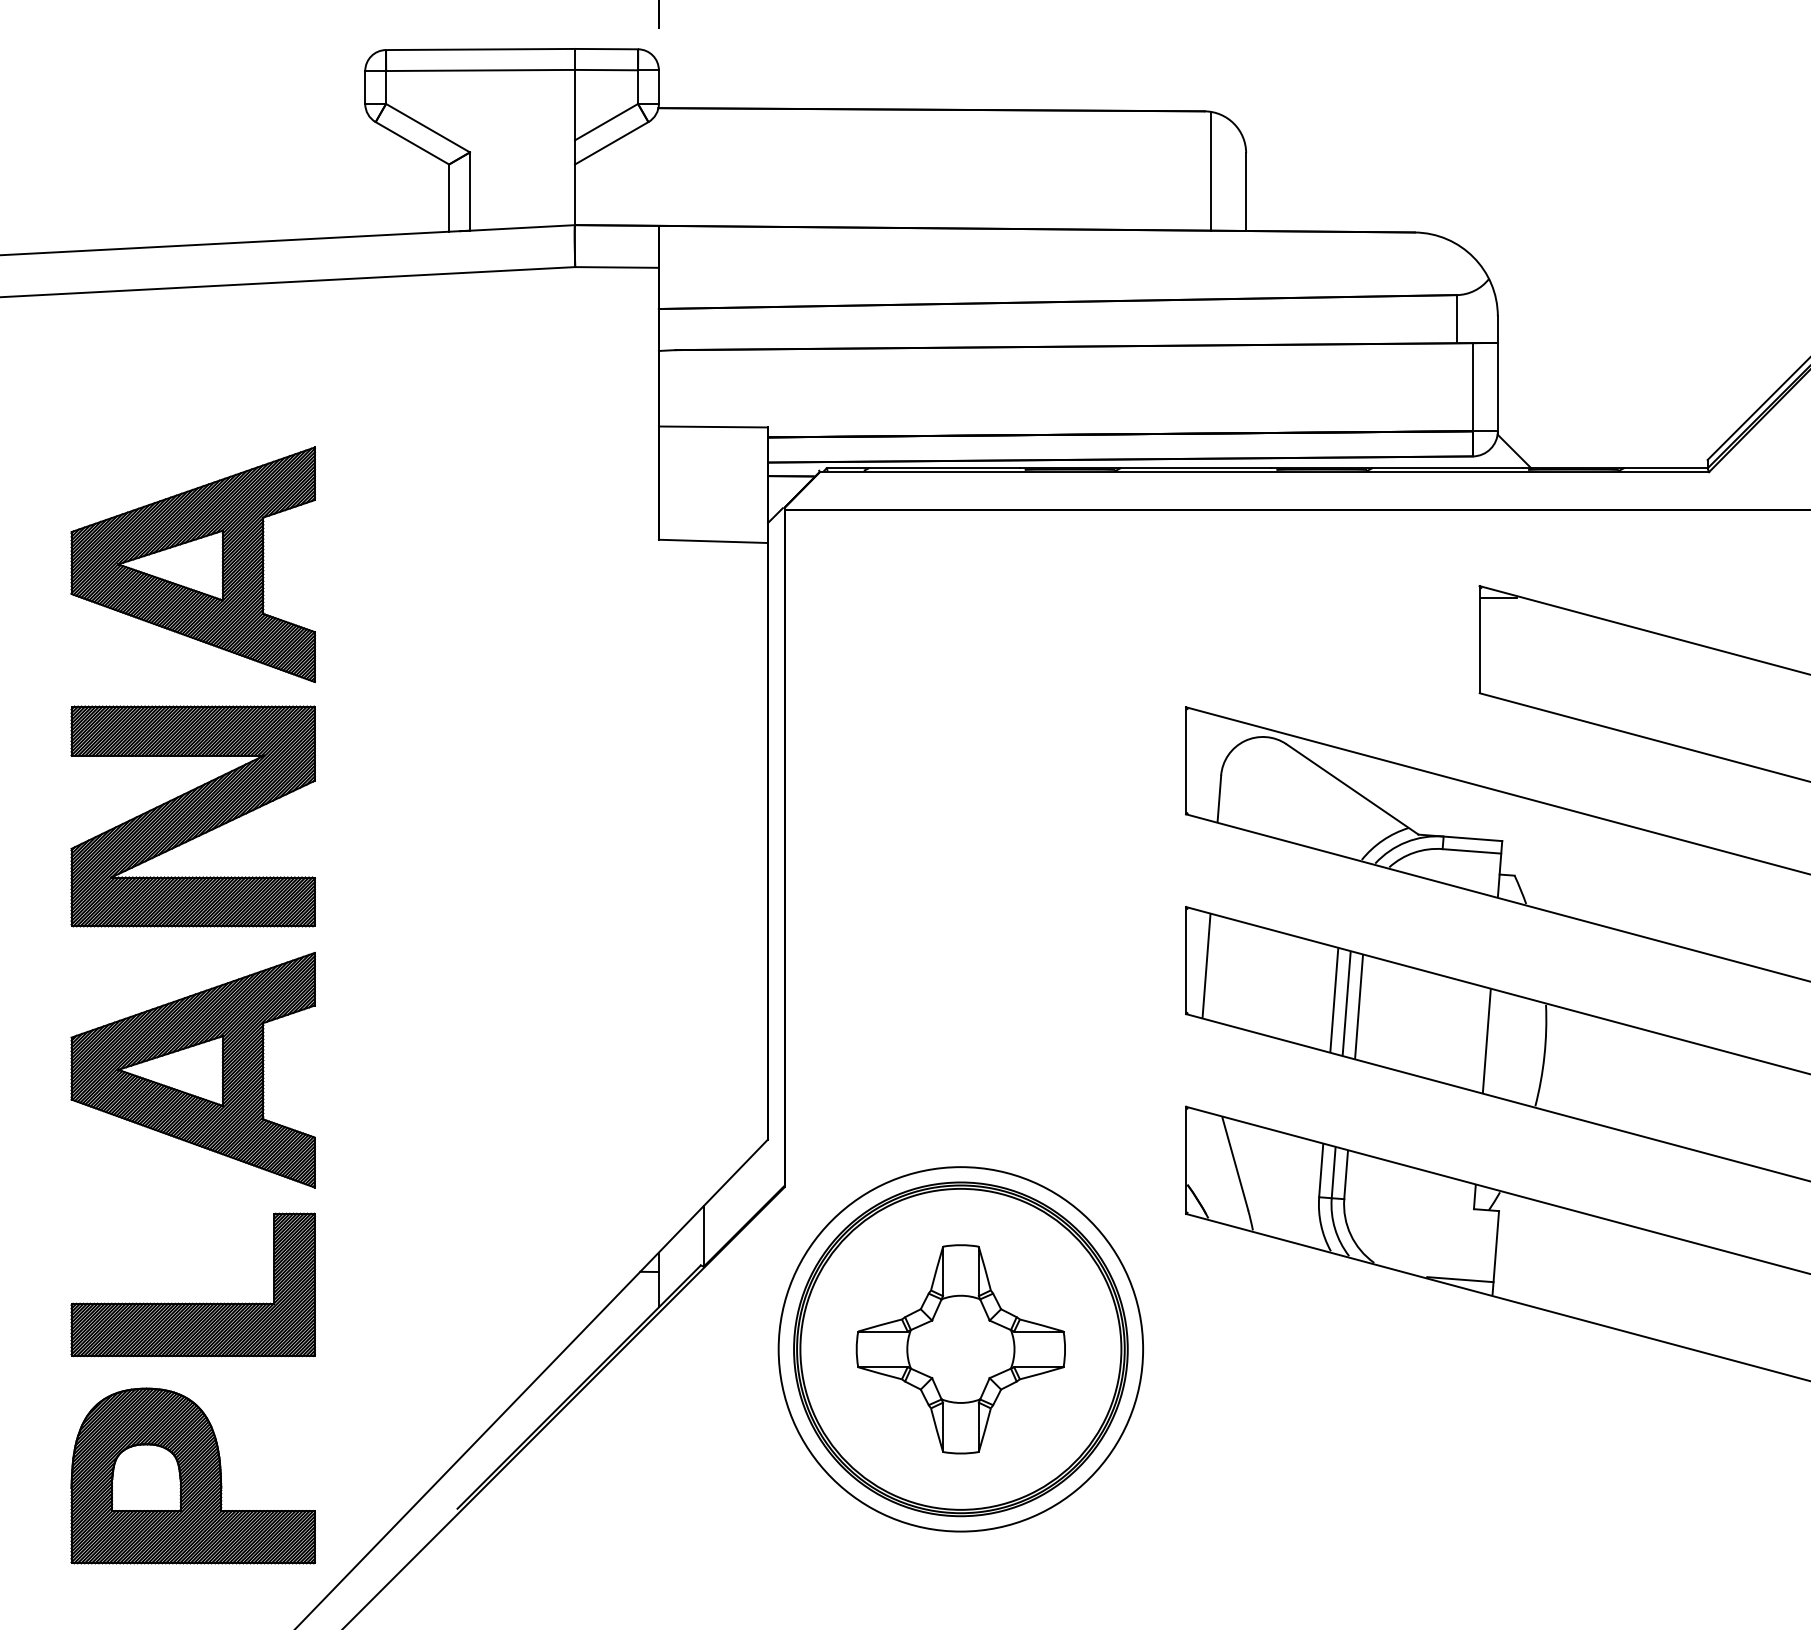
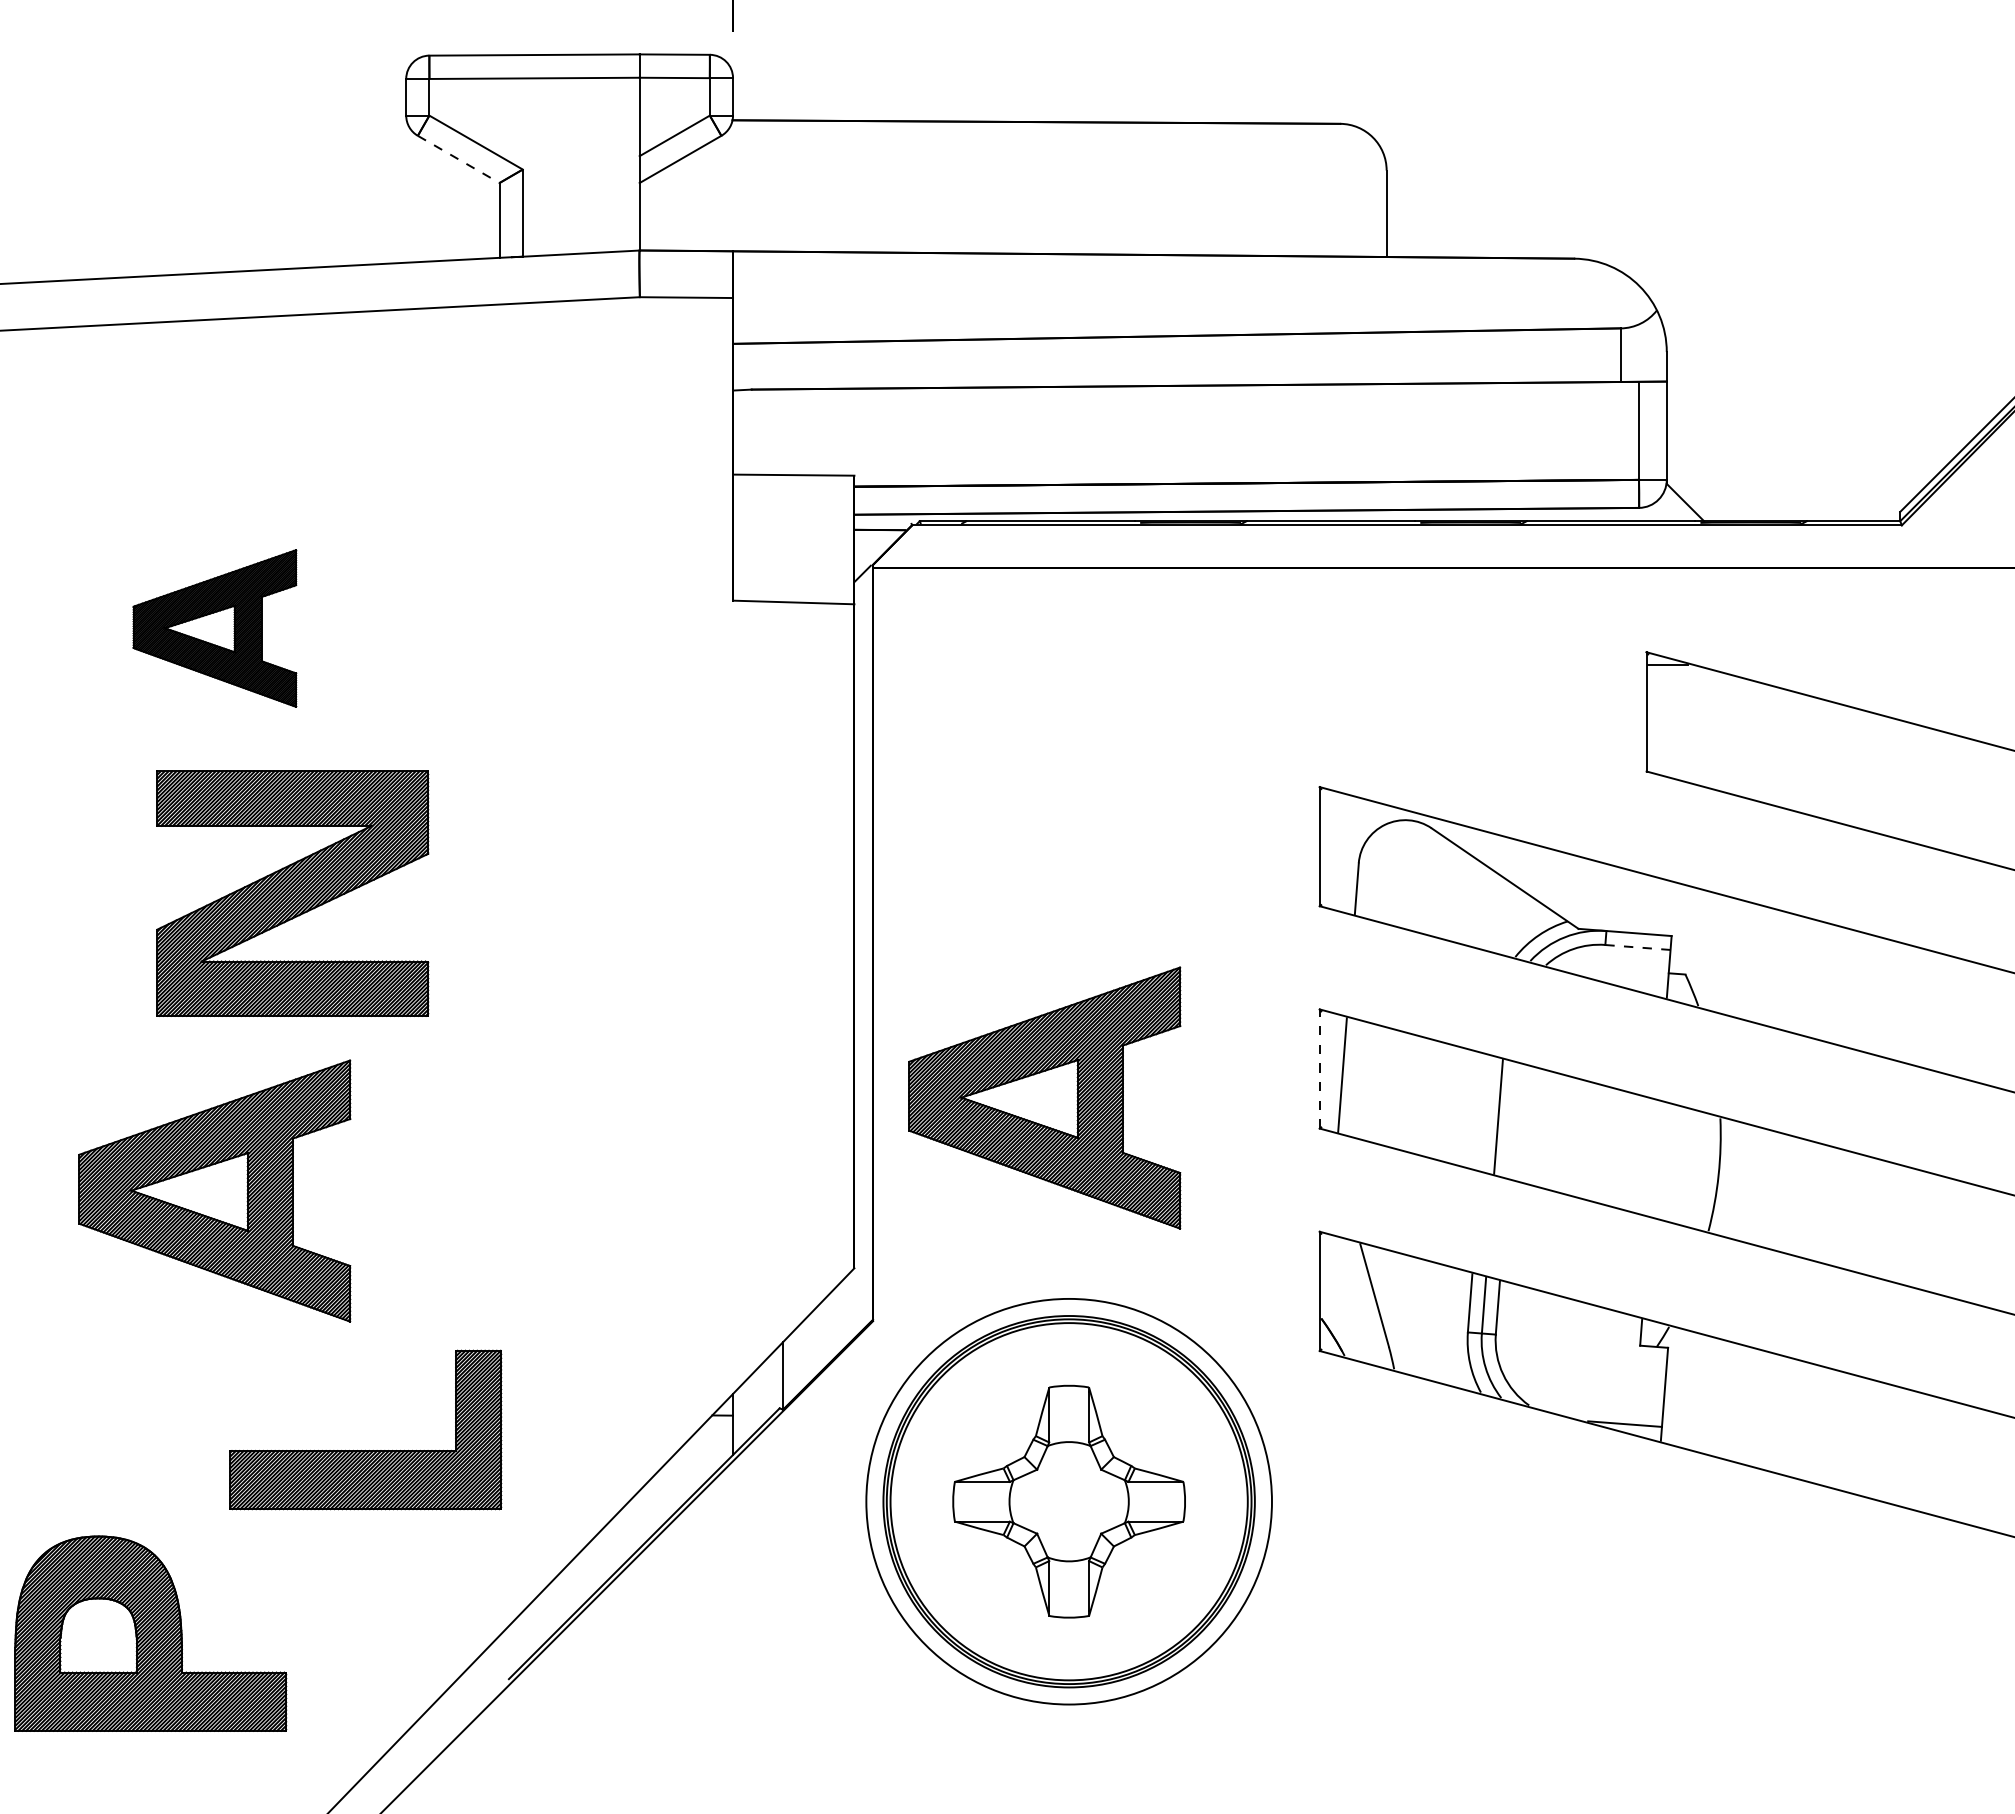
line: (413, 143) -> (459, 159), solid -> dashed
line: (1210, 171) -> (1346, 190), removed
part: (192, 564) -> (214, 628), size x0.6
part: (192, 816) -> (292, 893), moved
line: (1471, 851) -> (1637, 947), solid -> dashed
line: (1185, 961) -> (1319, 1069), solid -> dashed
part: (938, 986) -> (1044, 1097), added
line: (1334, 1000) -> (1484, 1113), removed
line: (1358, 1006) -> (1511, 1120), removed
line: (1486, 1040) -> (1654, 1158), removed
part: (192, 1303) -> (365, 1450), moved
part: (192, 1475) -> (150, 1633), moved

